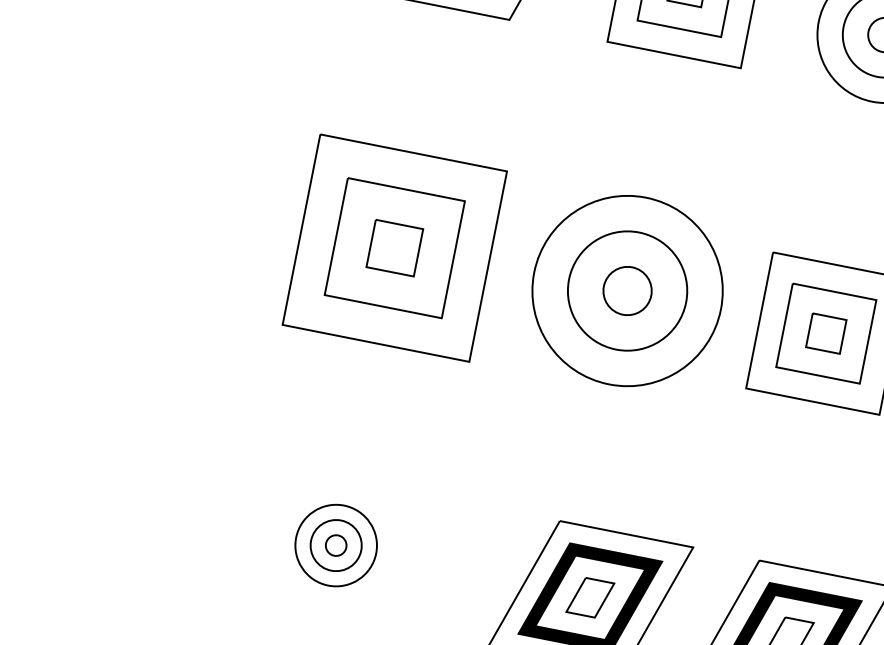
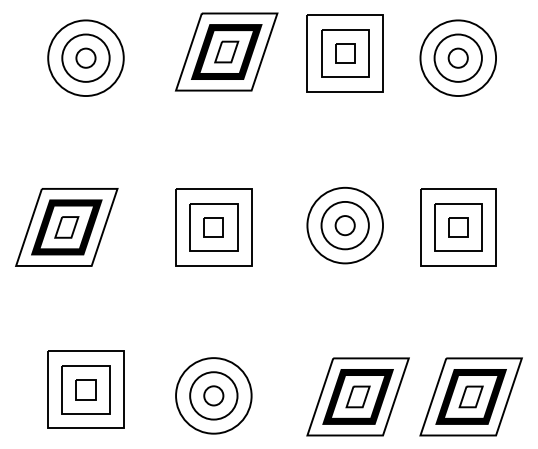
part: (134, 196) -> (66, 227), added
part: (394, 248) -> (213, 227), size x0.71
part: (626, 290) -> (344, 225), size x0.71
part: (111, 489) -> (85, 389), added
part: (335, 544) -> (213, 395), size x1.67

